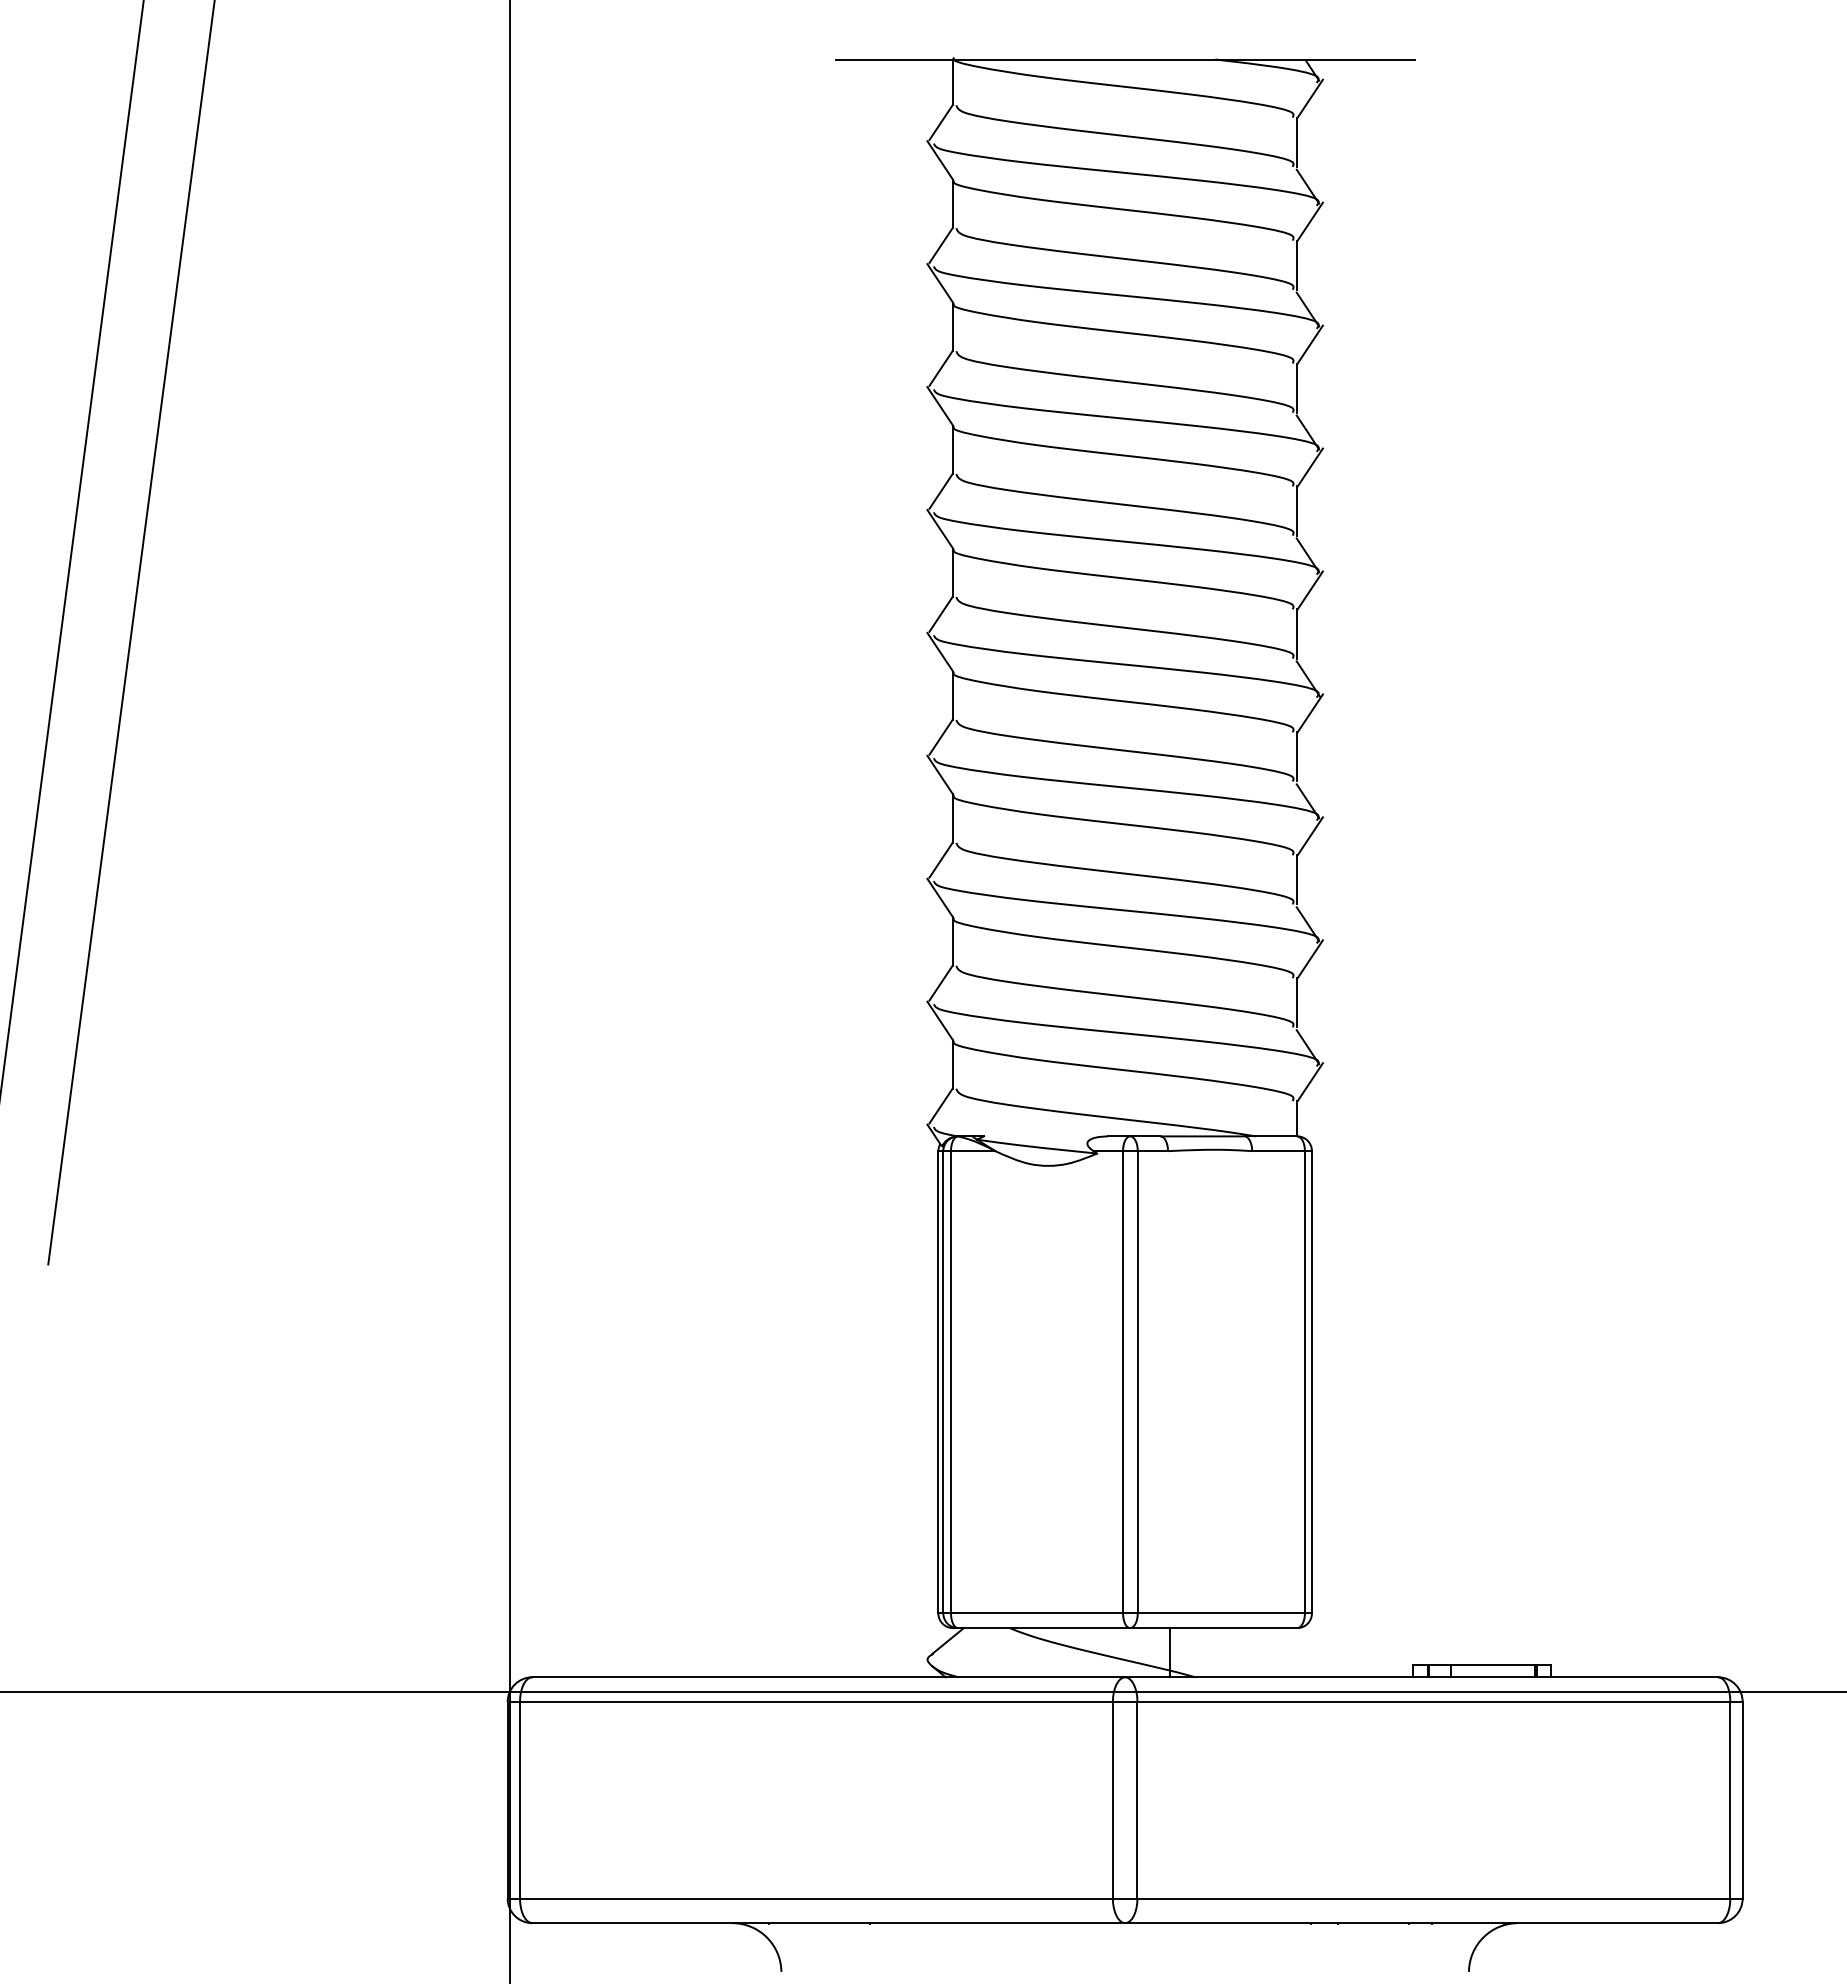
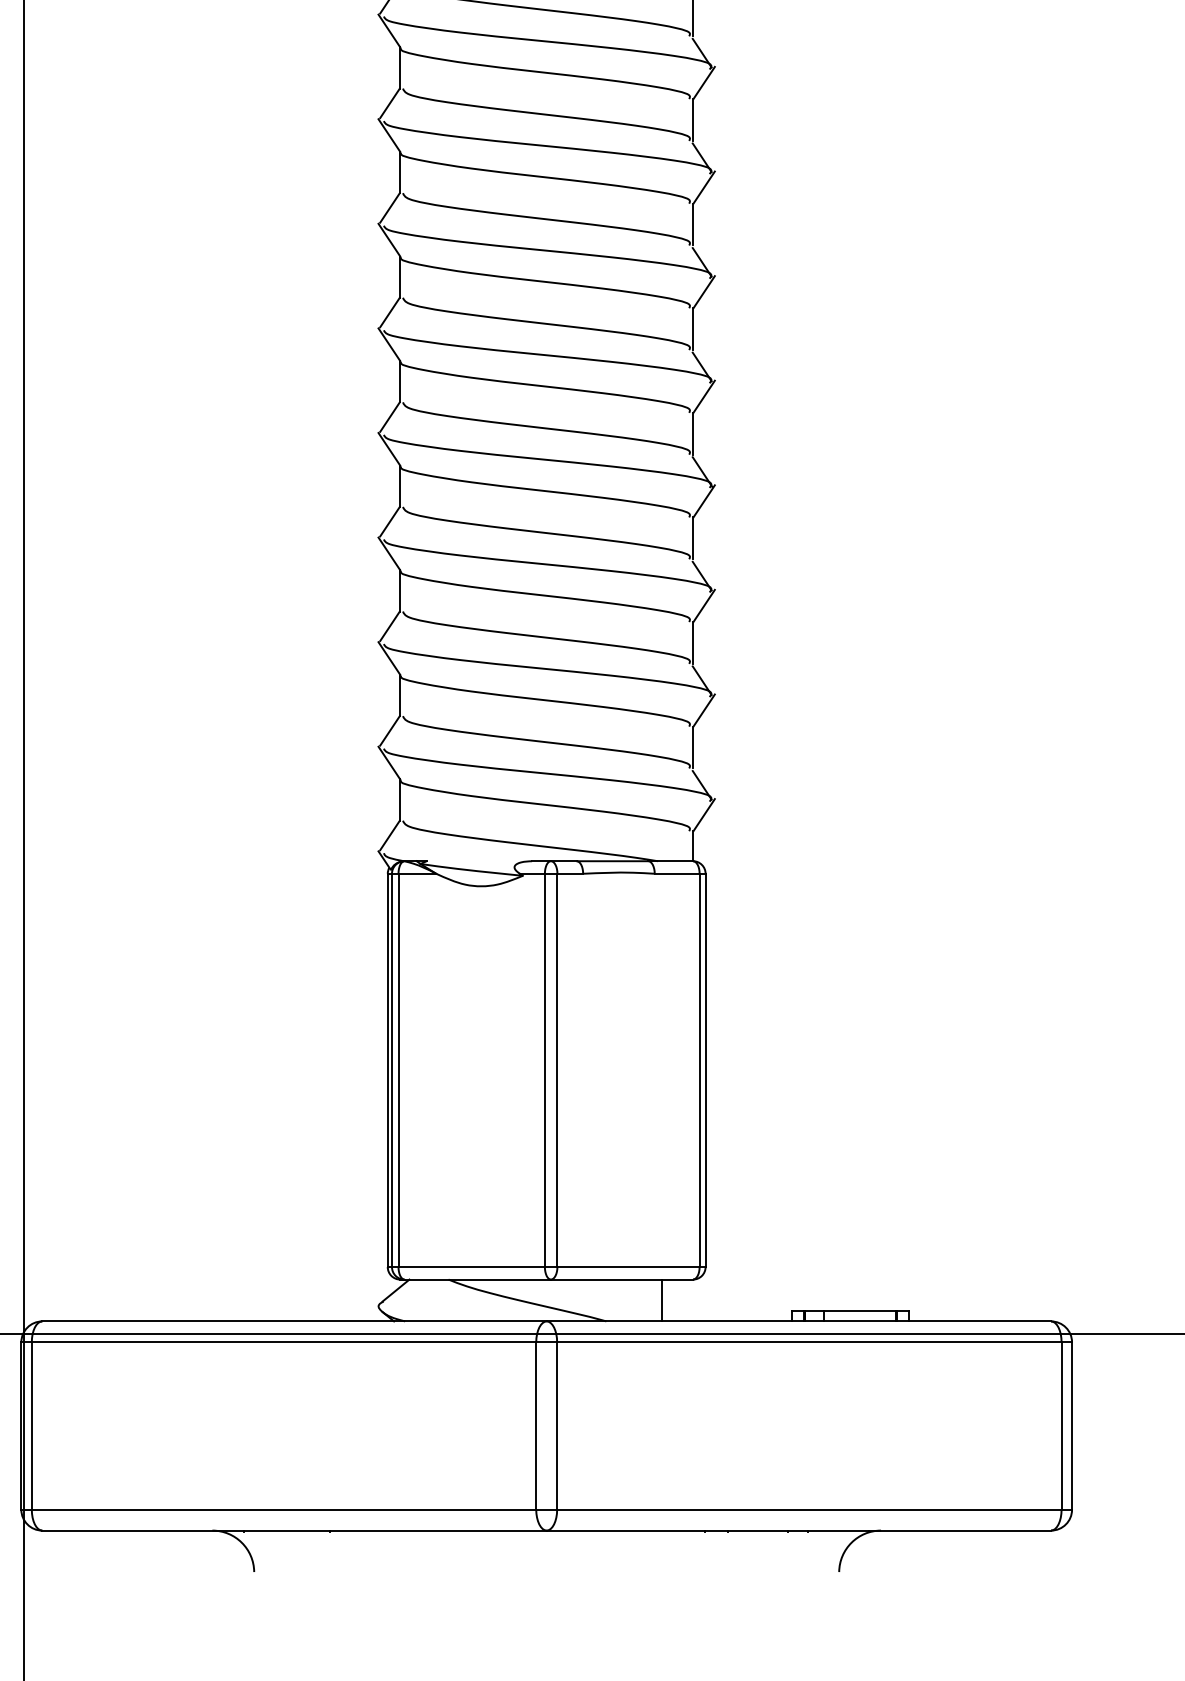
line: (1170, 1652) -> (661, 1300), moved

